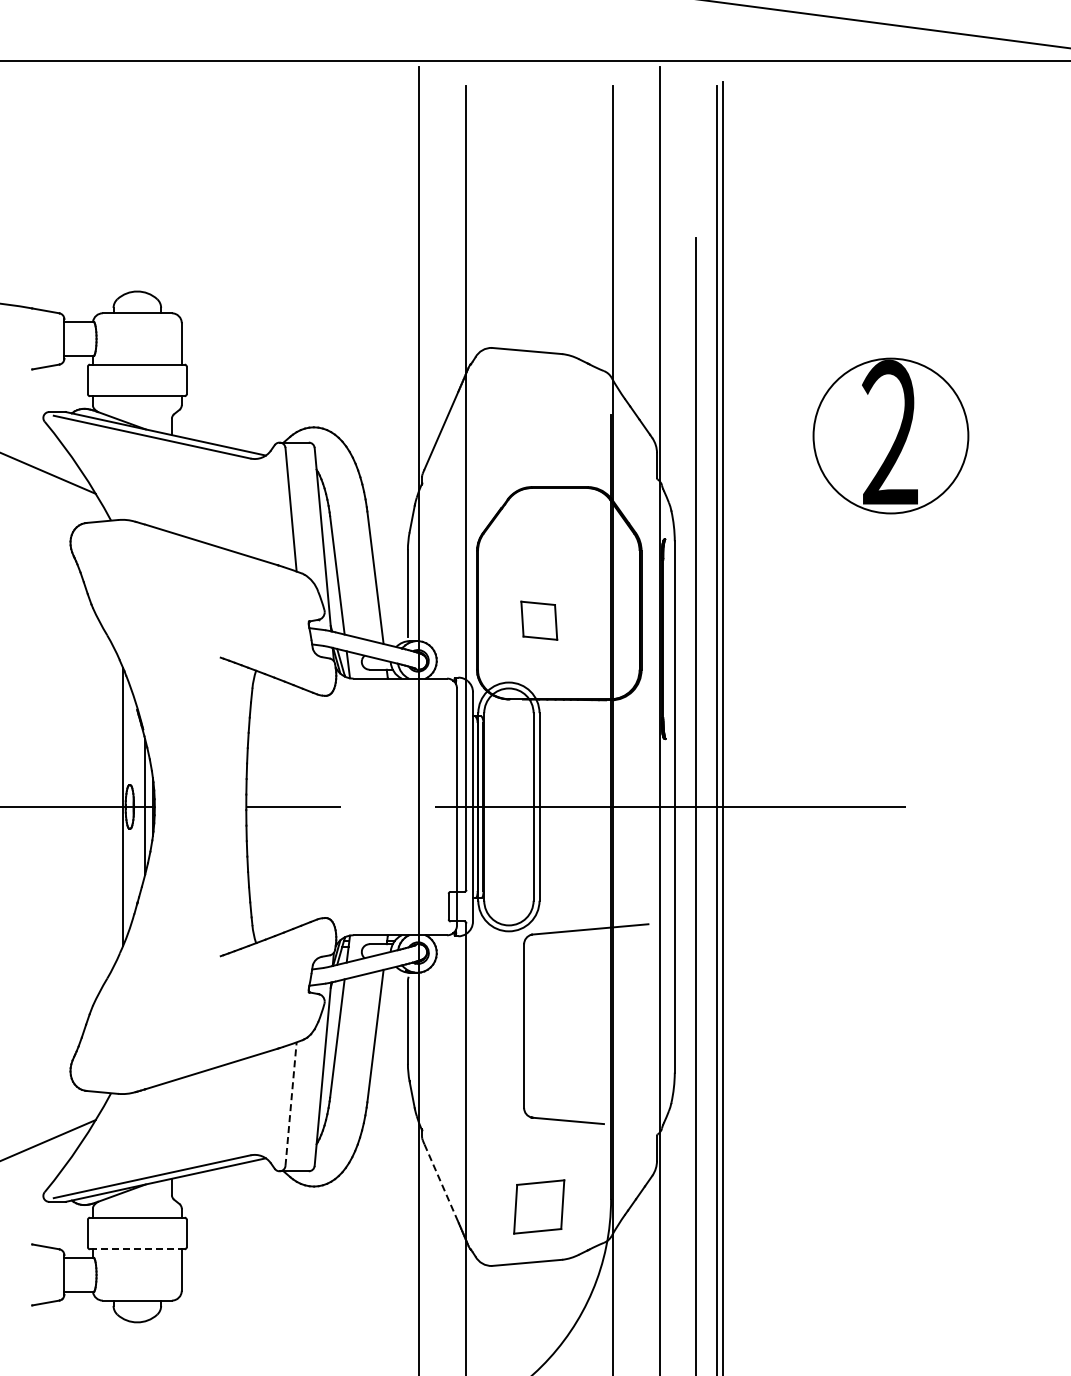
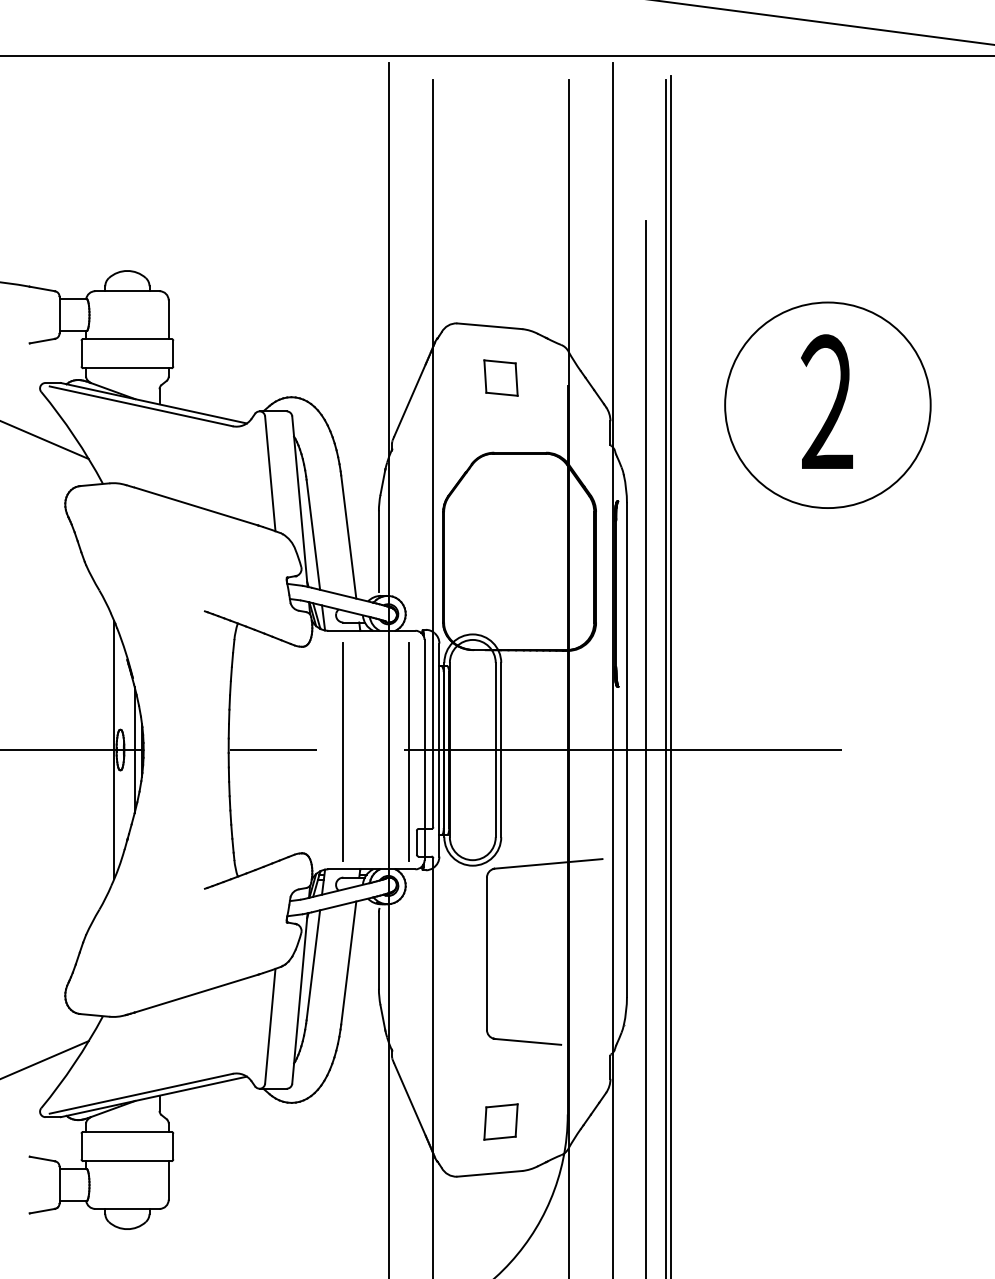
circle: (890, 435) -> (827, 404), size x1.43
part: (539, 620) -> (501, 377), moved
line: (369, 808) -> (343, 751), added
line: (440, 808) -> (409, 751), added
line: (291, 1103) -> (270, 1025), dashed -> solid
line: (441, 1183) -> (410, 1100), dashed -> solid
part: (539, 1207) -> (501, 1122), size x0.71
line: (137, 1249) -> (127, 1161), dashed -> solid

